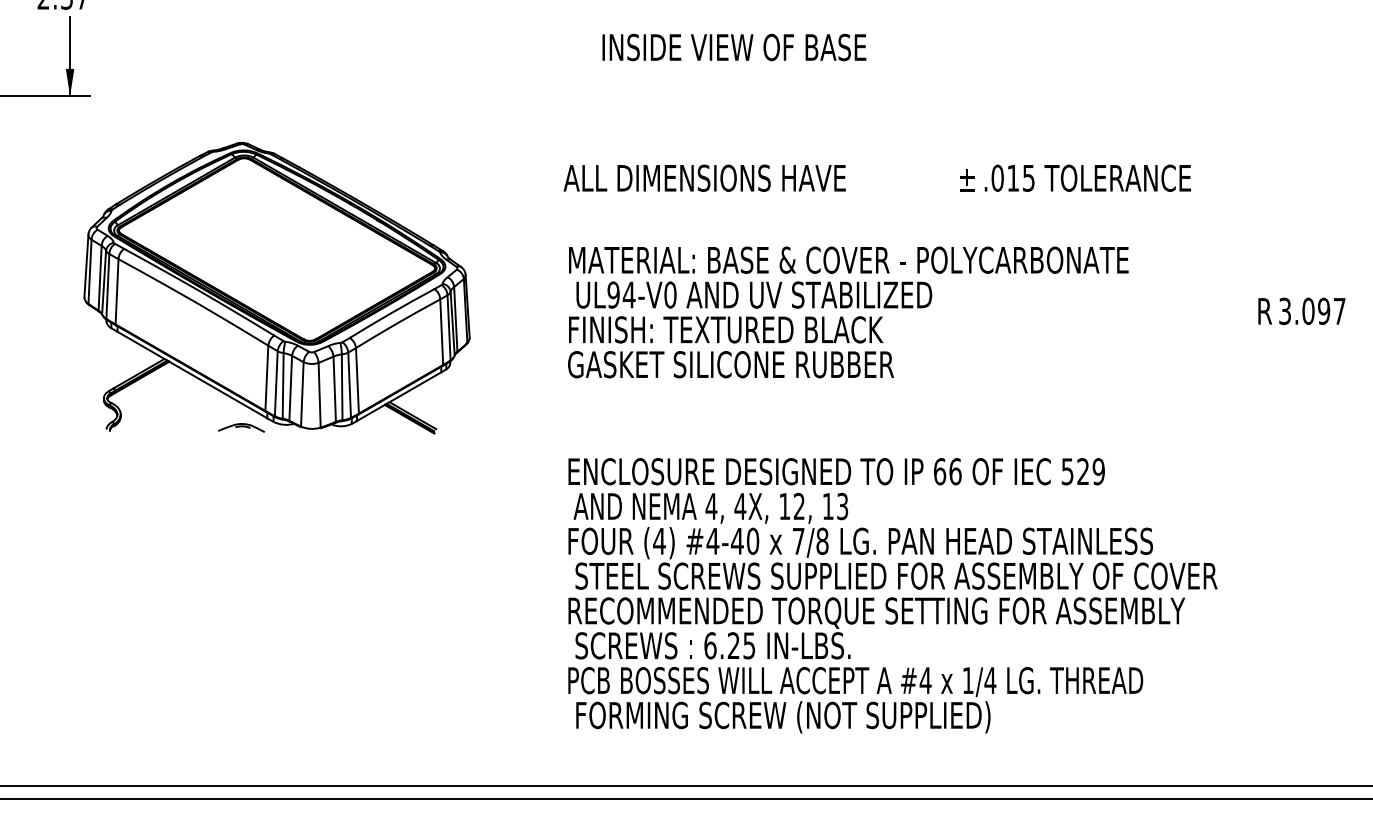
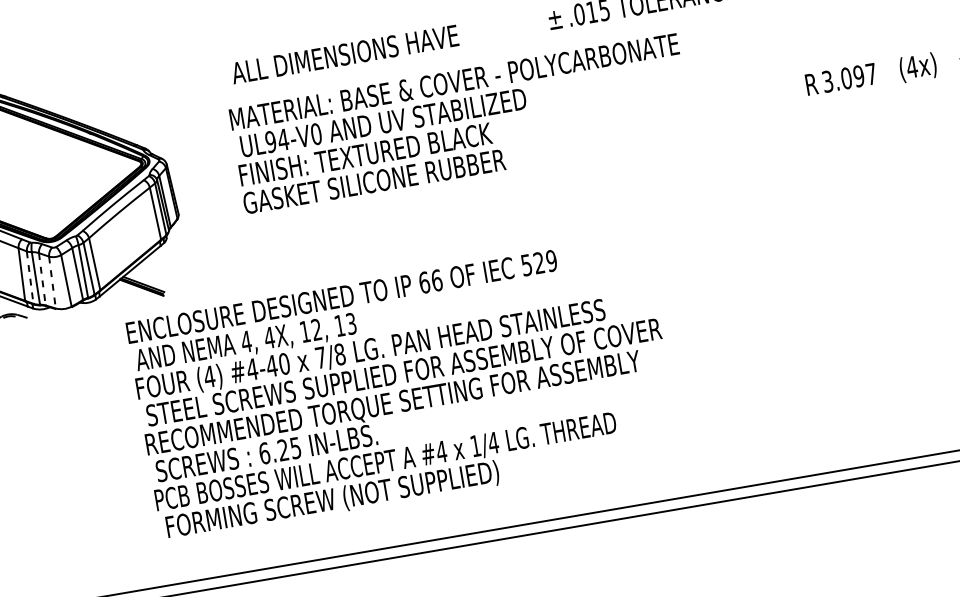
text: (848, 312) -> (461, 123), moved
line: (276, 383) -> (30, 277), solid -> dashed
line: (290, 388) -> (42, 279), solid -> dashed
line: (302, 394) -> (52, 282), solid -> dashed
text: (892, 595) -> (403, 388), moved

